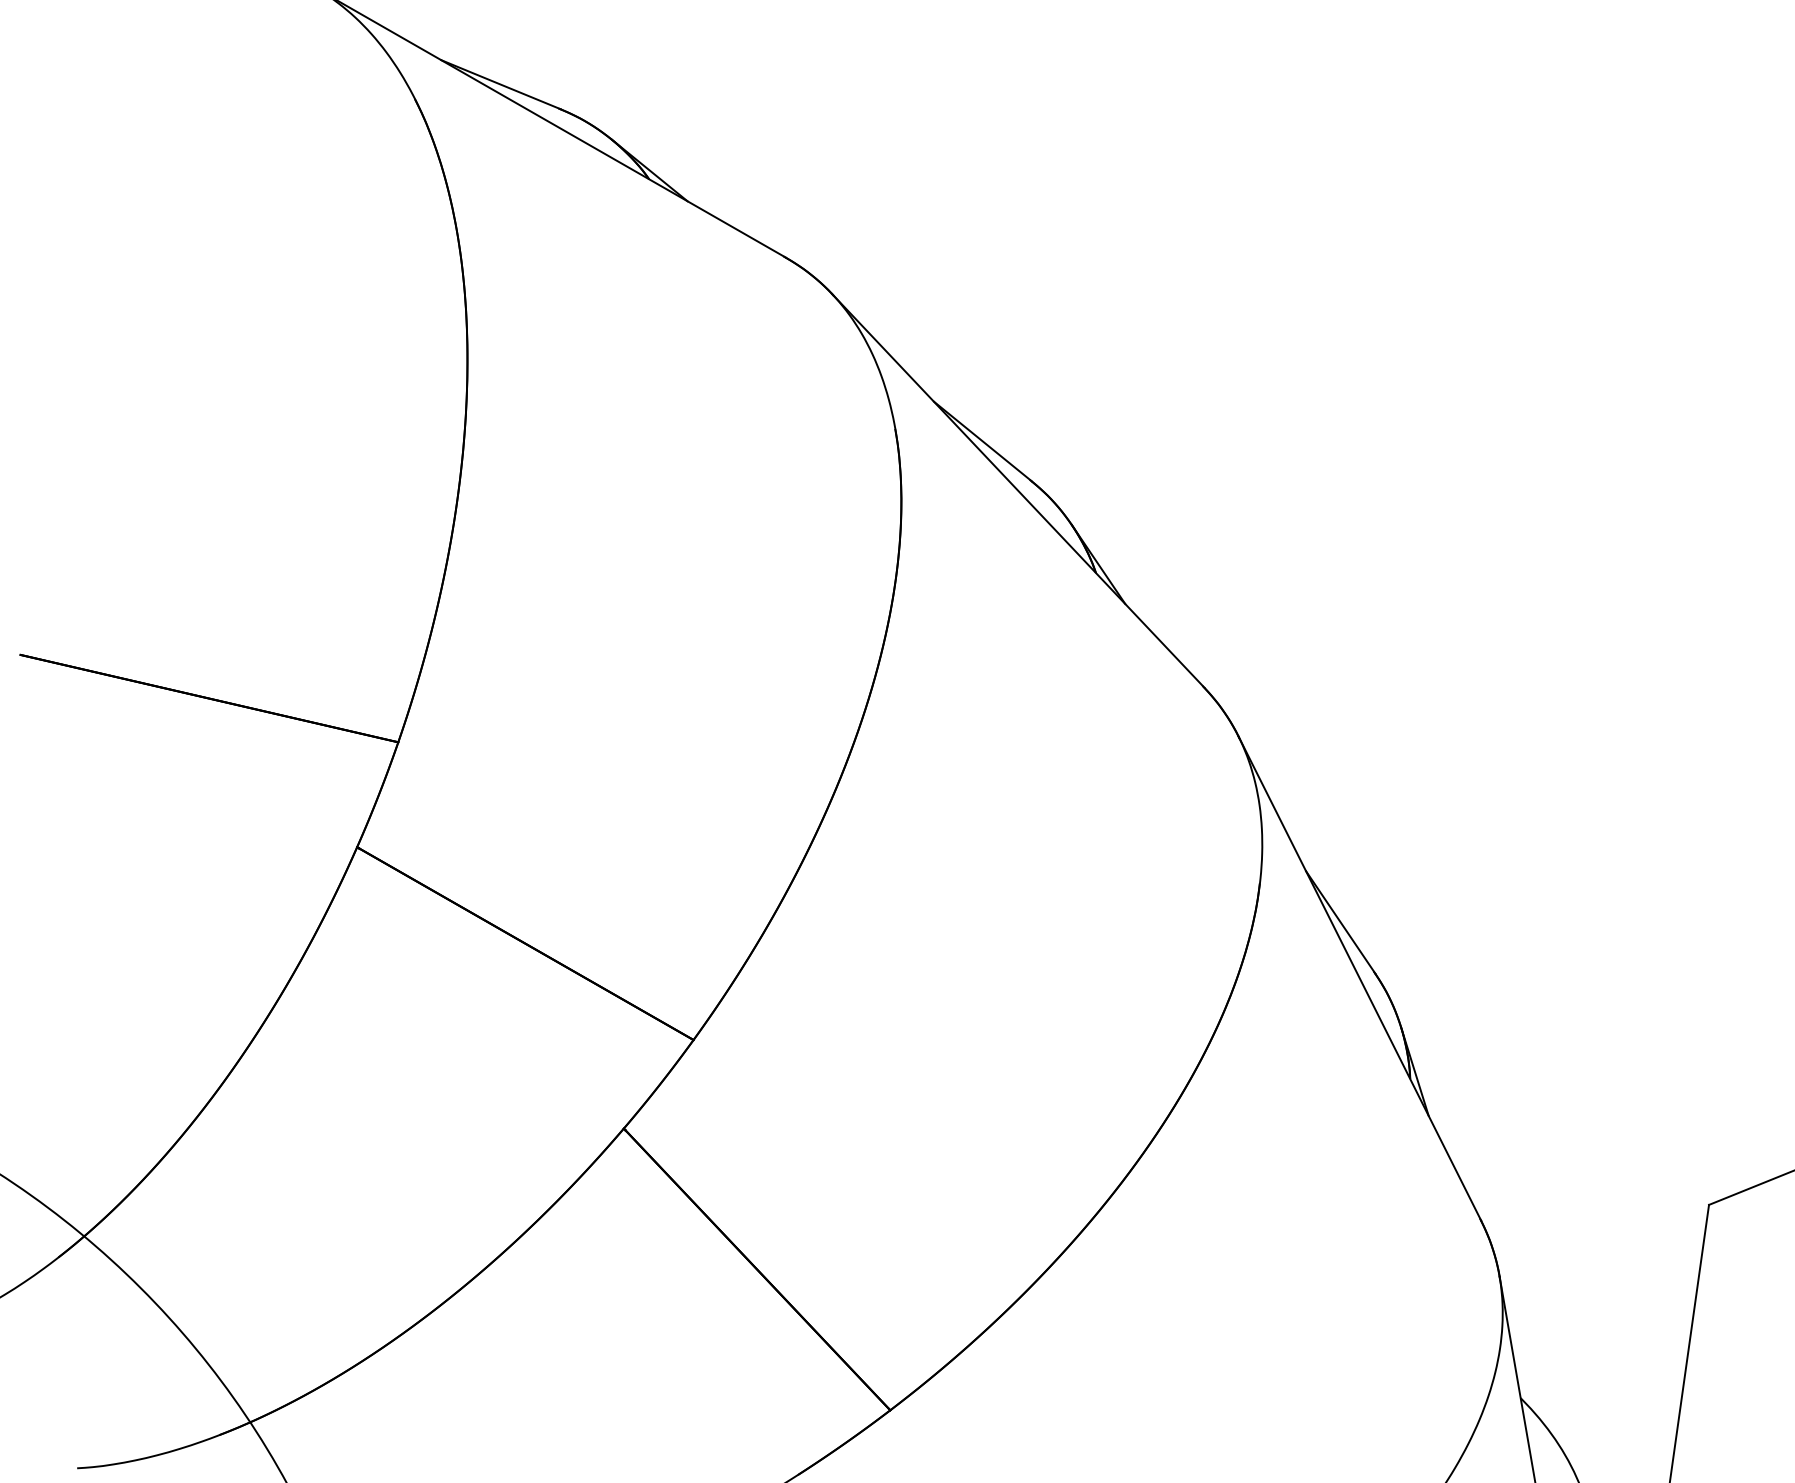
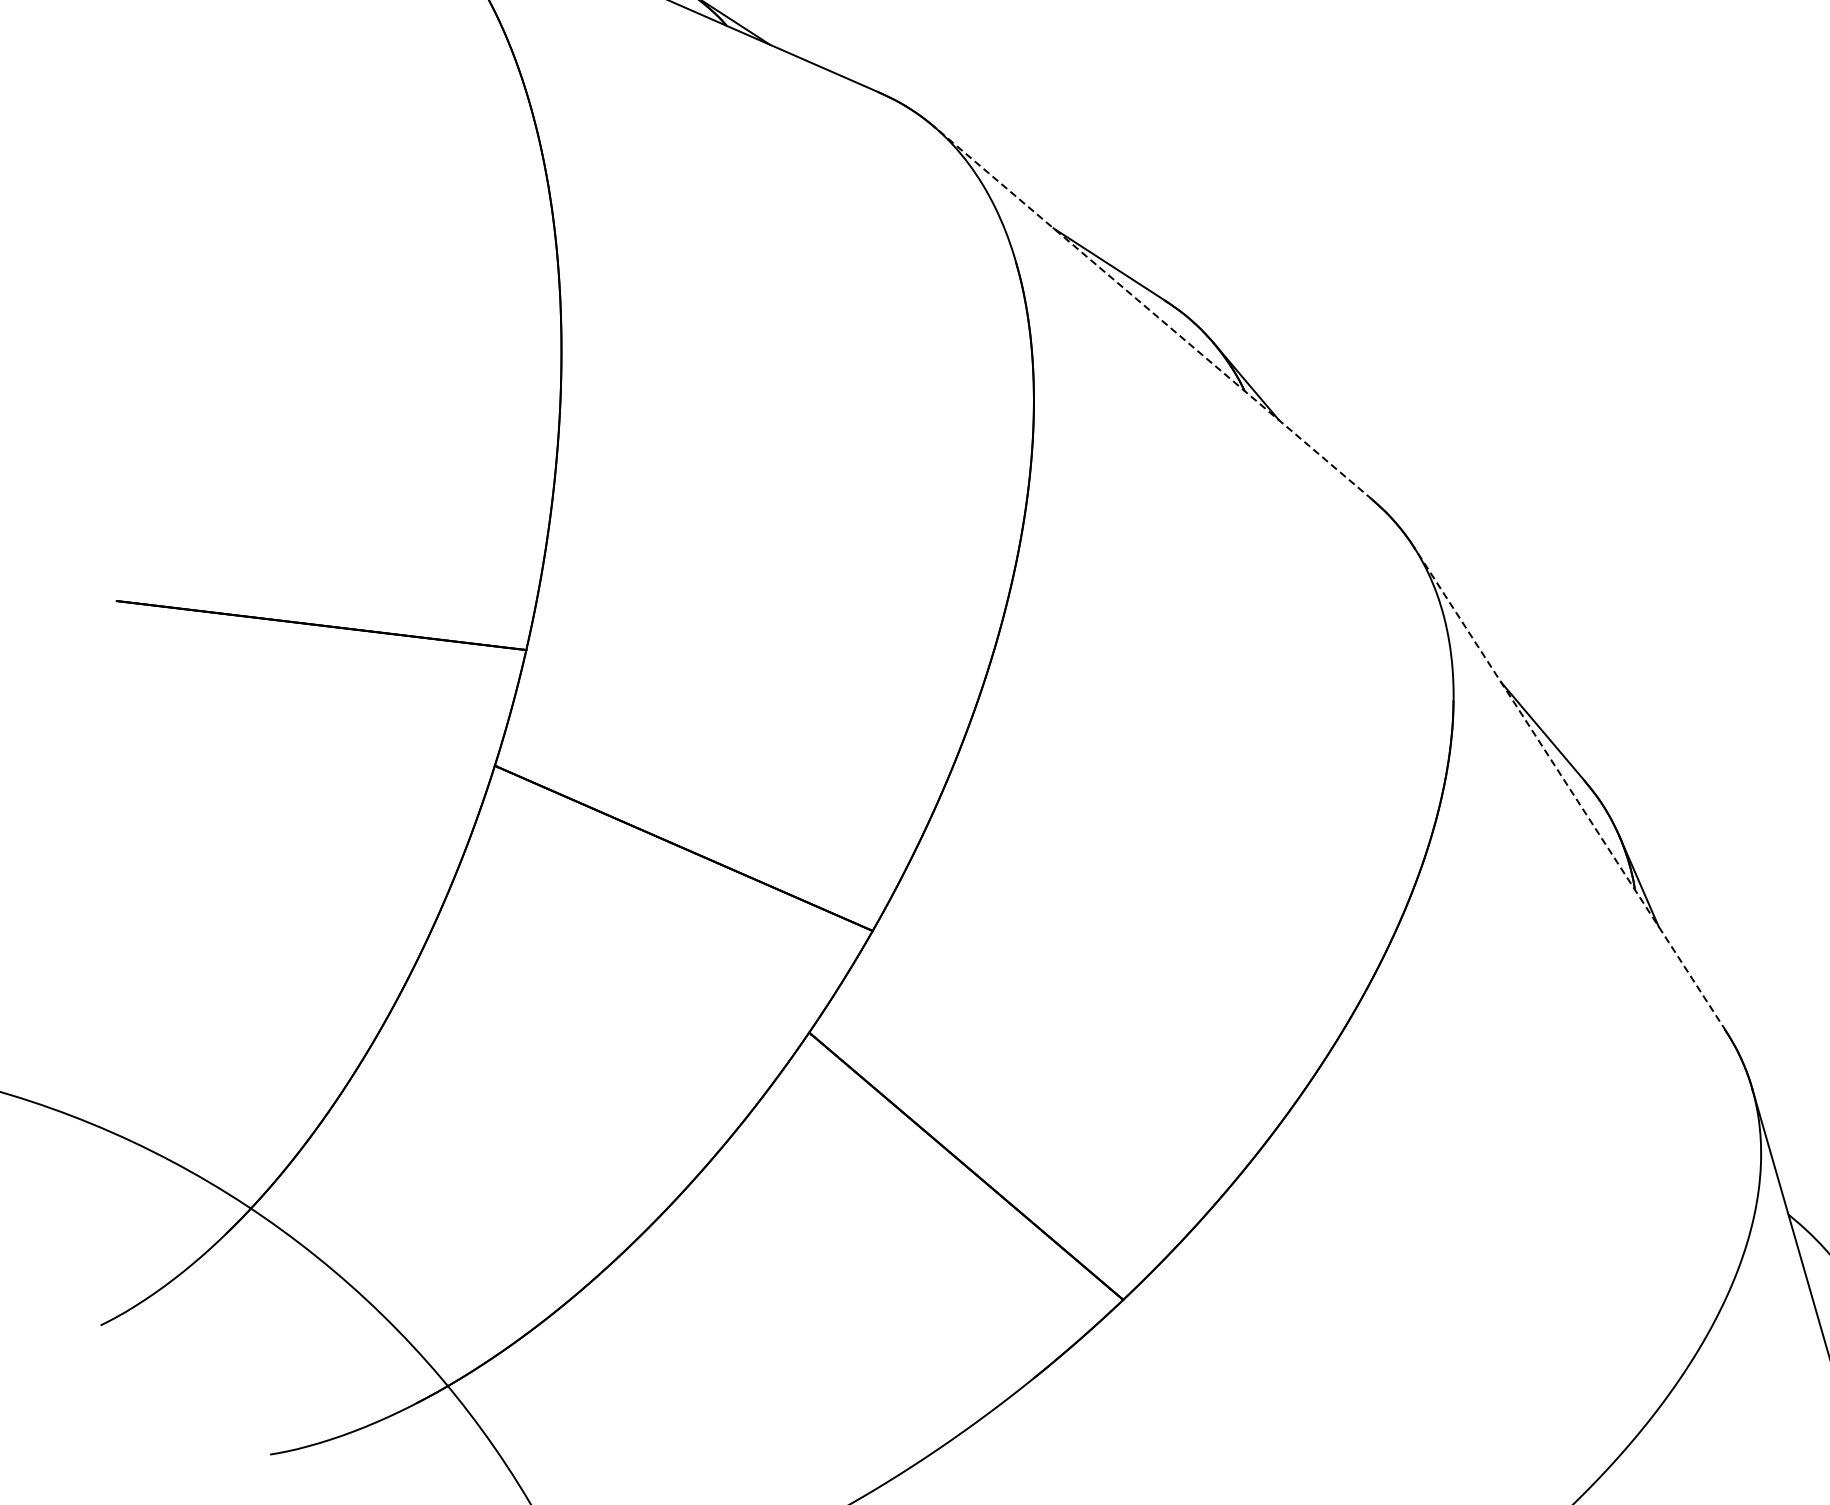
line: (1018, 490) -> (1153, 312), solid -> dashed
line: (1359, 978) -> (1569, 789), solid -> dashed

